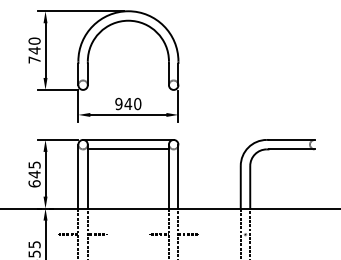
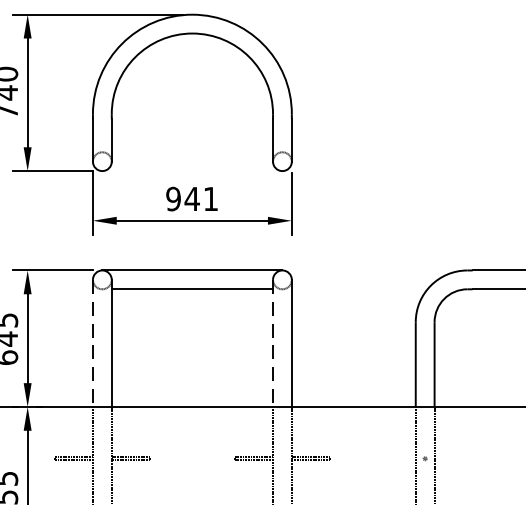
text: (137, 103) -> (210, 198), 940 -> 941
line: (78, 176) -> (93, 343), solid -> dashed
line: (168, 176) -> (272, 343), solid -> dashed

